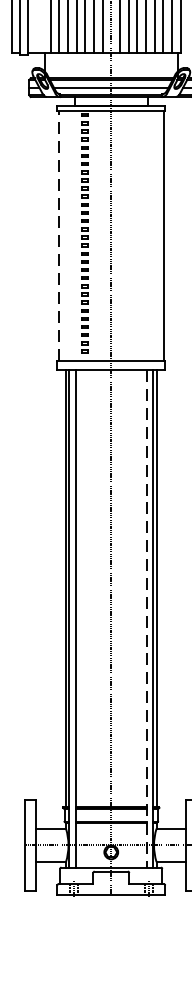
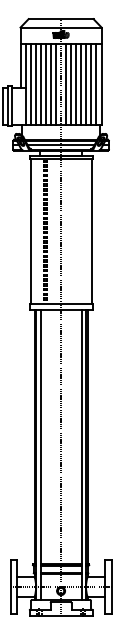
line: (58, 235) -> (30, 231), dashed -> solid
line: (146, 619) -> (81, 455), dashed -> solid

